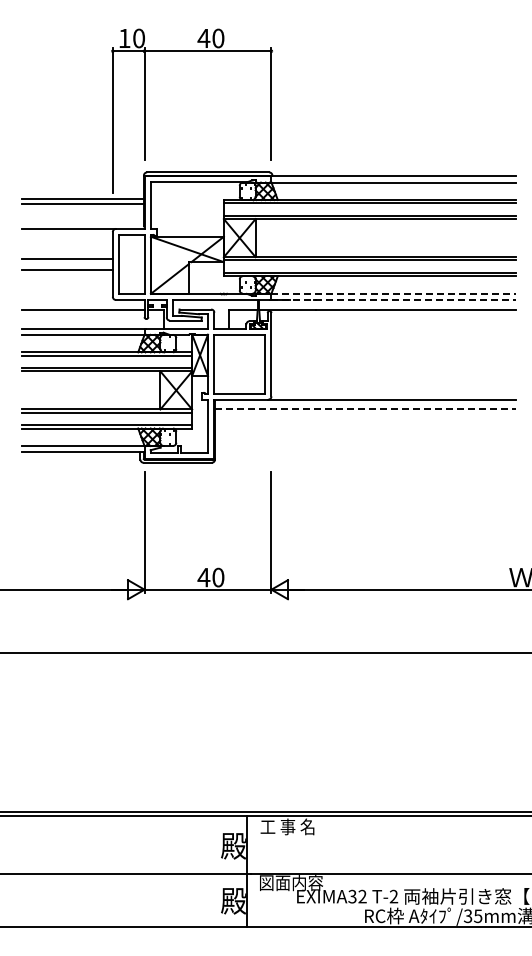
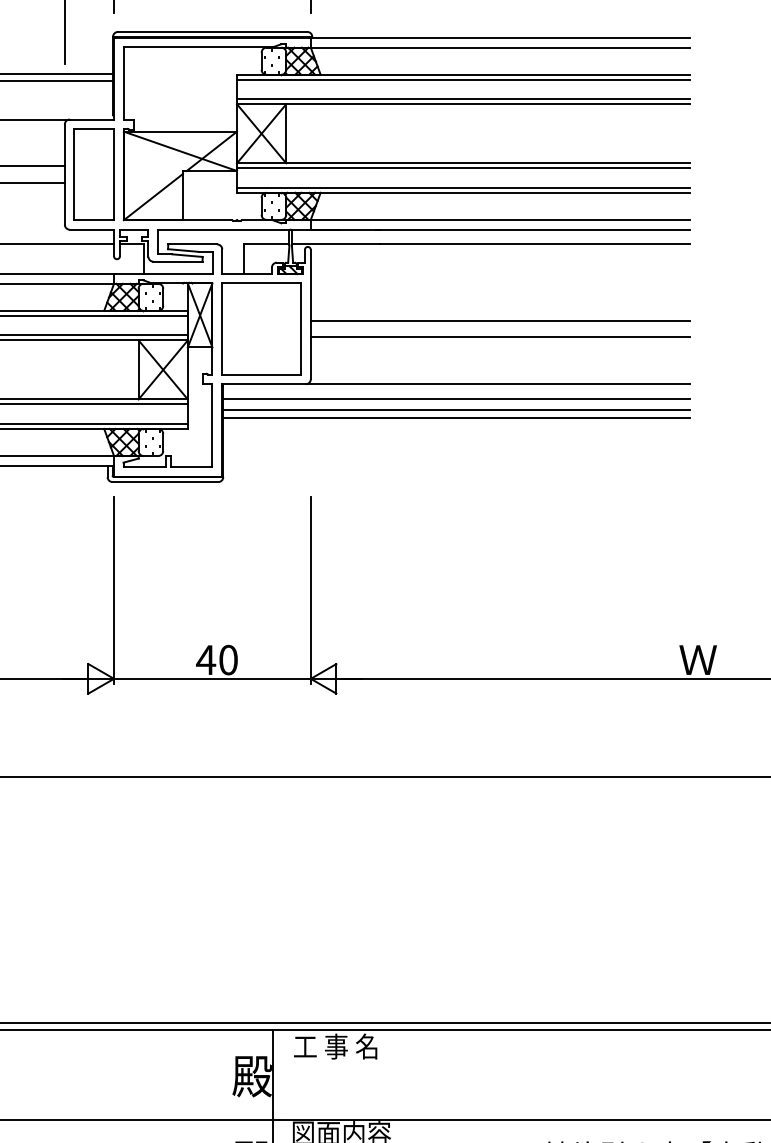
line: (394, 293) -> (501, 219), dashed -> solid
line: (393, 299) -> (499, 228), dashed -> solid
line: (393, 358) -> (499, 320), added
line: (393, 369) -> (499, 337), added
line: (365, 409) -> (456, 399), dashed -> solid
line: (365, 416) -> (456, 410), added
line: (365, 421) -> (456, 418), added

